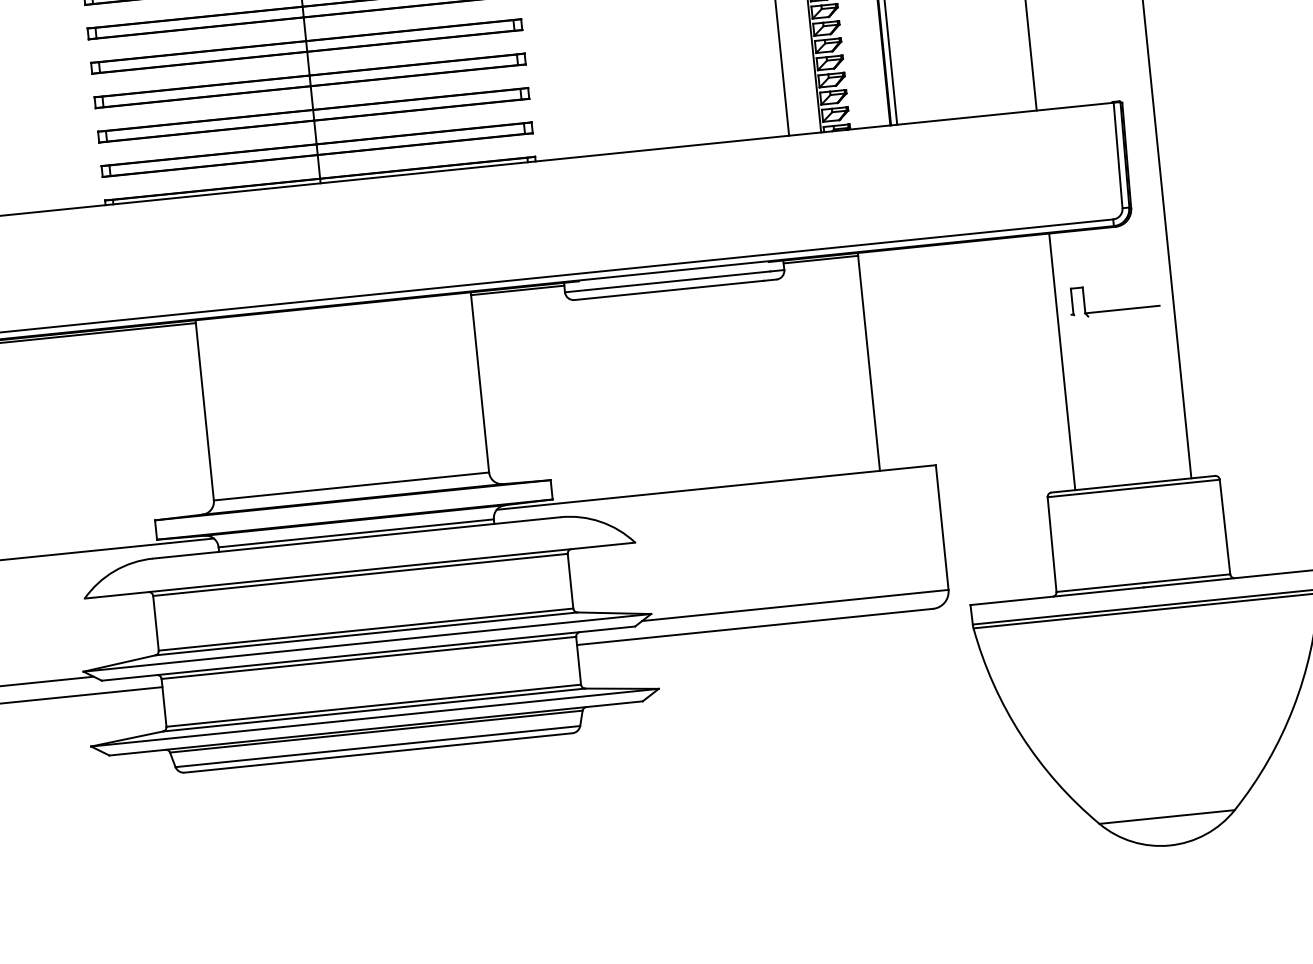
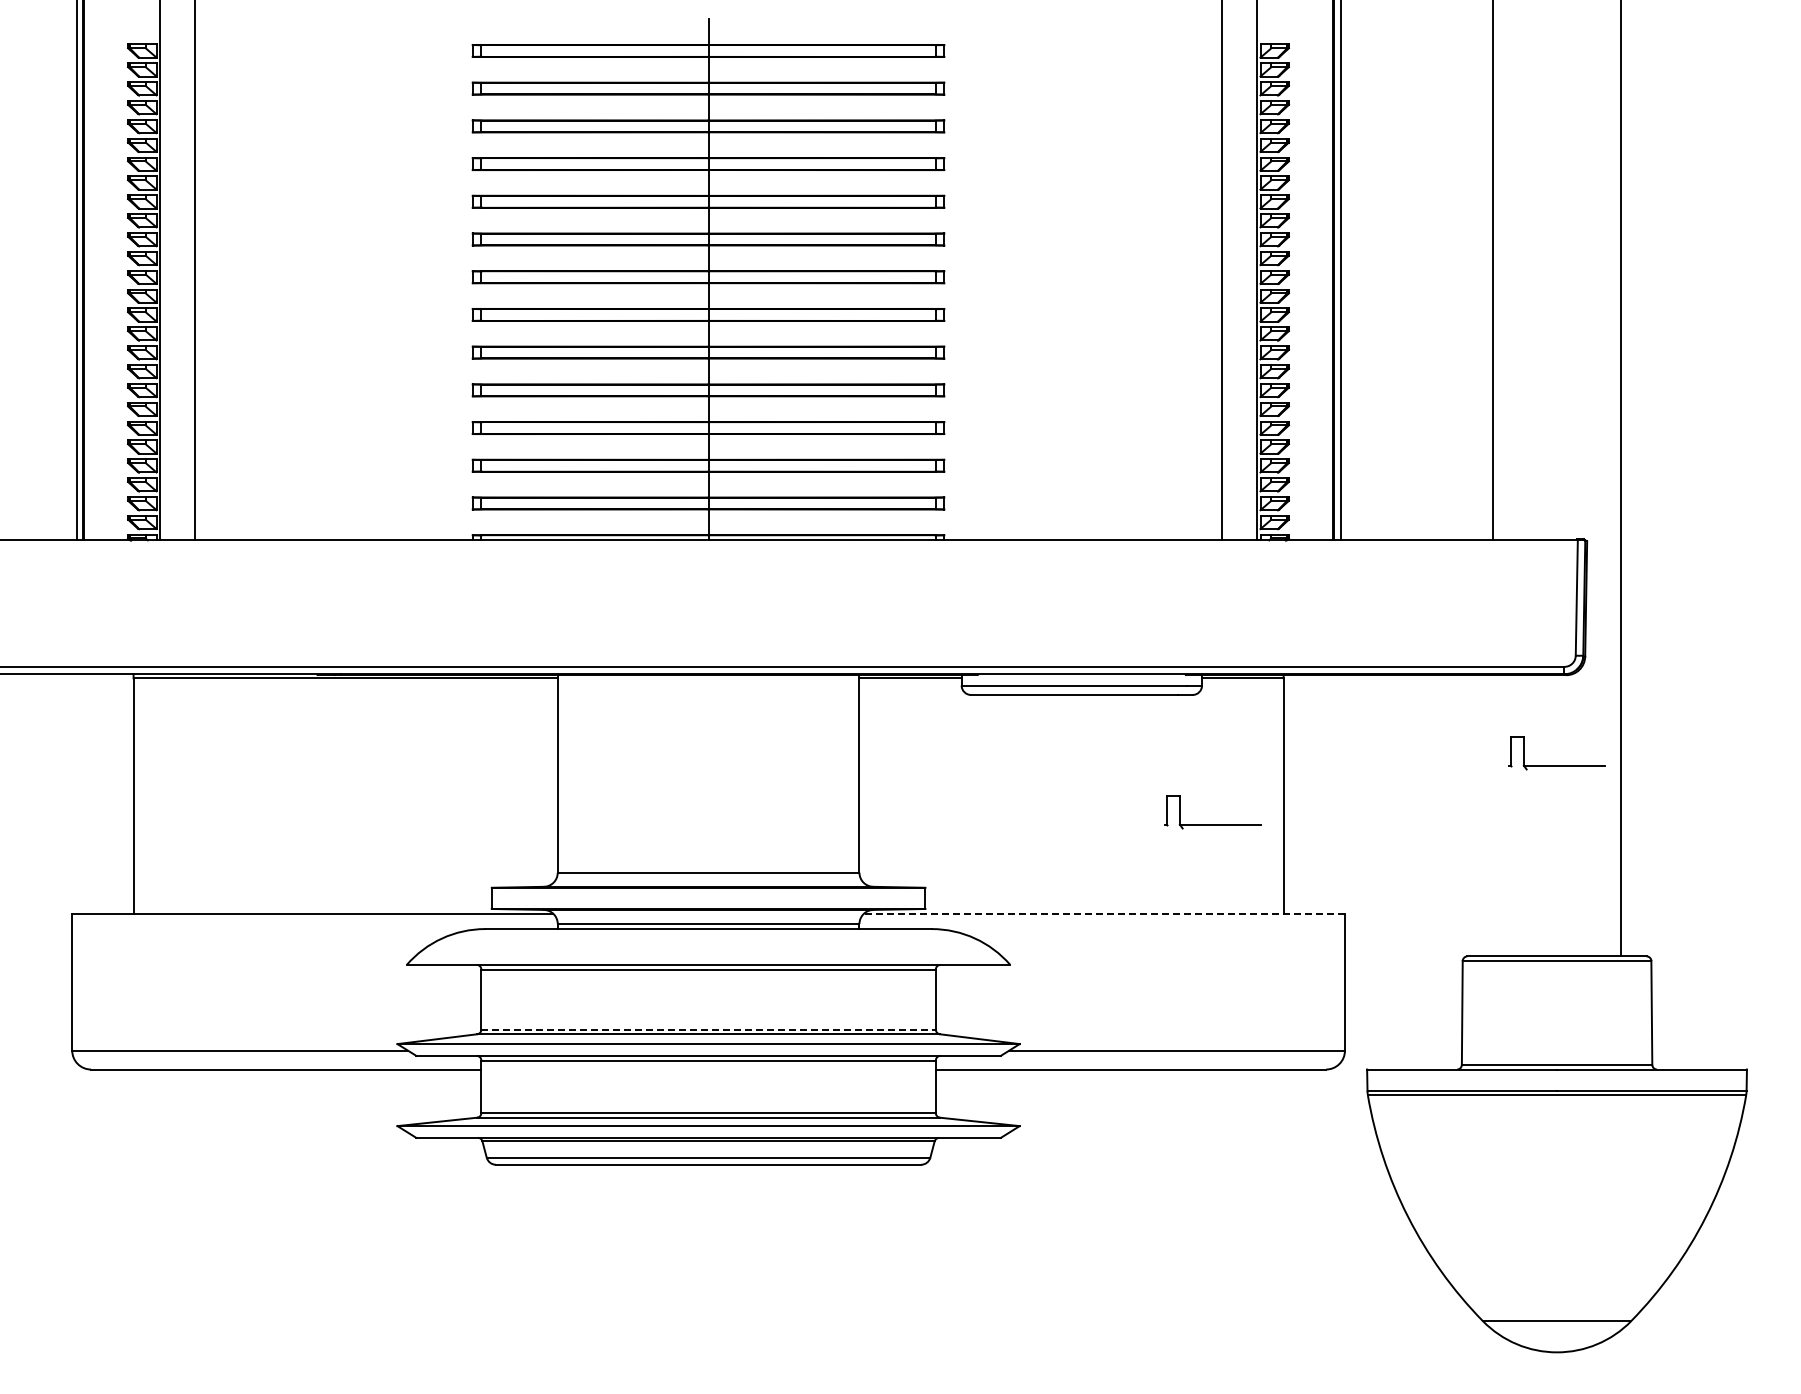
line: (1062, 361) -> (1493, 815), removed
part: (806, 395) -> (1212, 824), added
line: (716, 487) -> (1104, 913), solid -> dashed
line: (366, 629) -> (709, 1029), solid -> dashed

